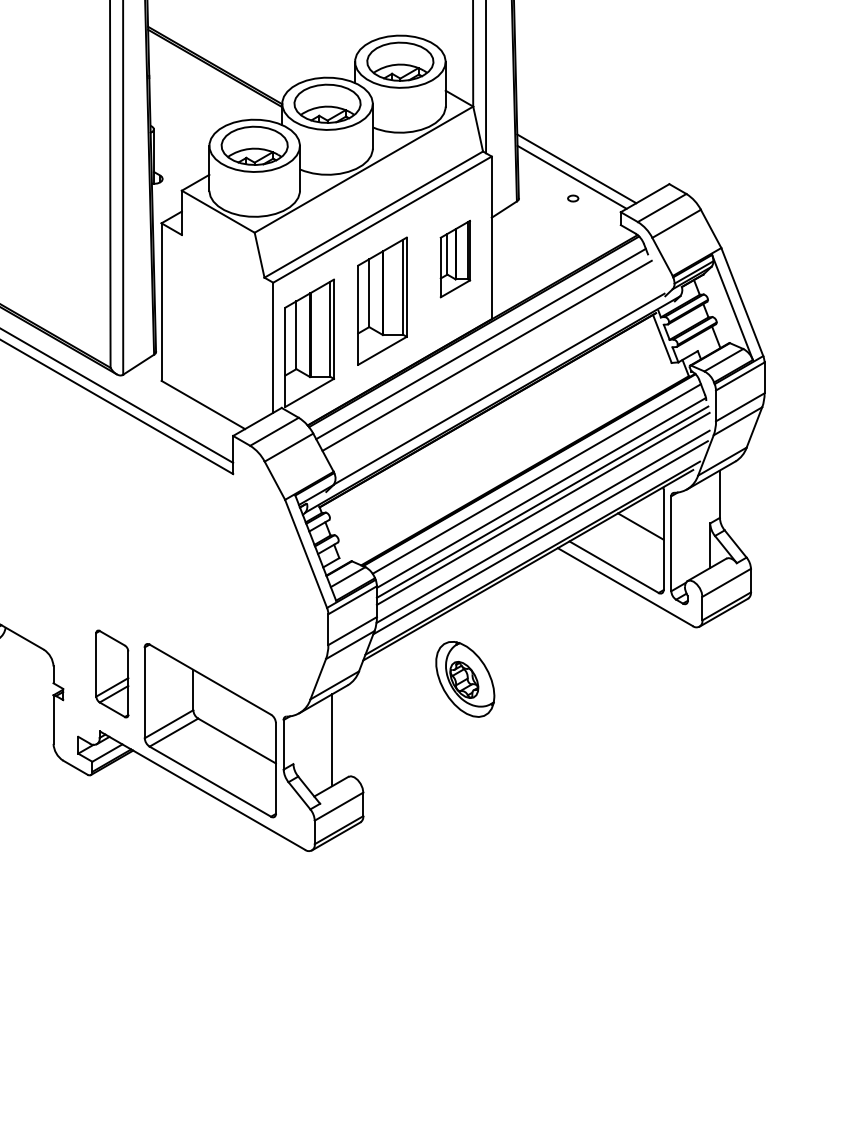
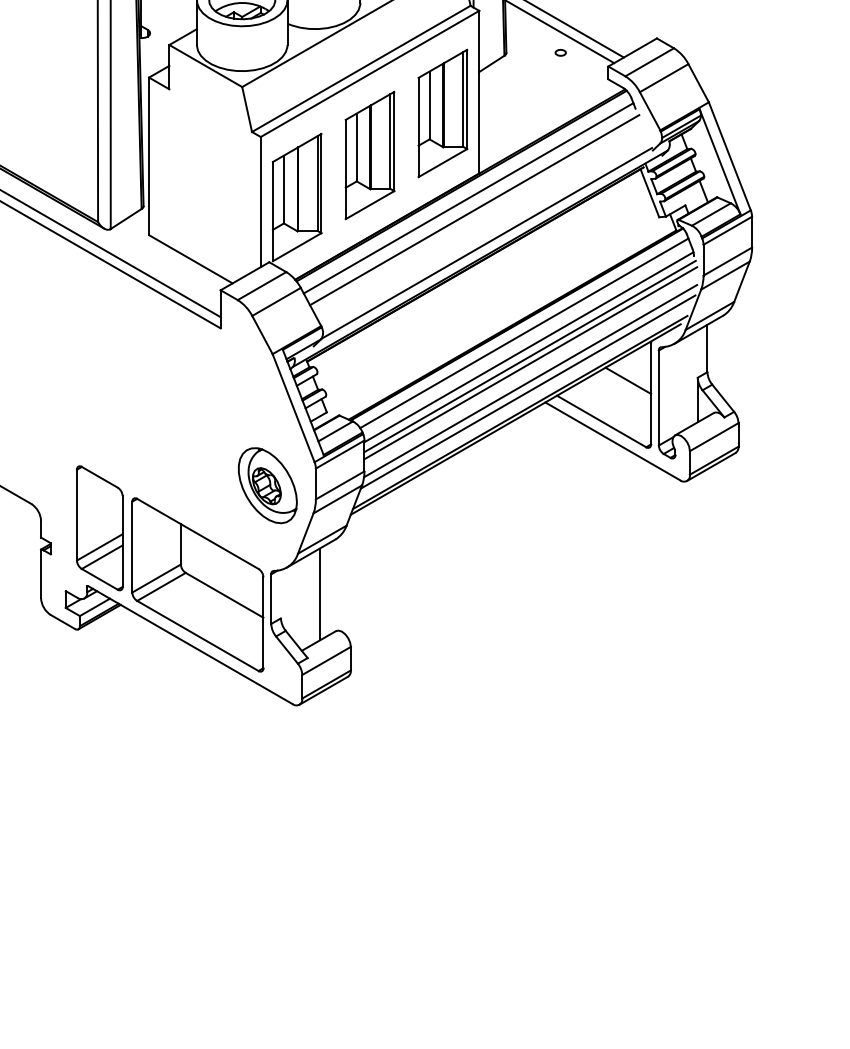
part: (455, 258) -> (443, 112), size x1.67
part: (112, 673) -> (100, 527), size x1.43
part: (465, 679) -> (268, 485), moved

